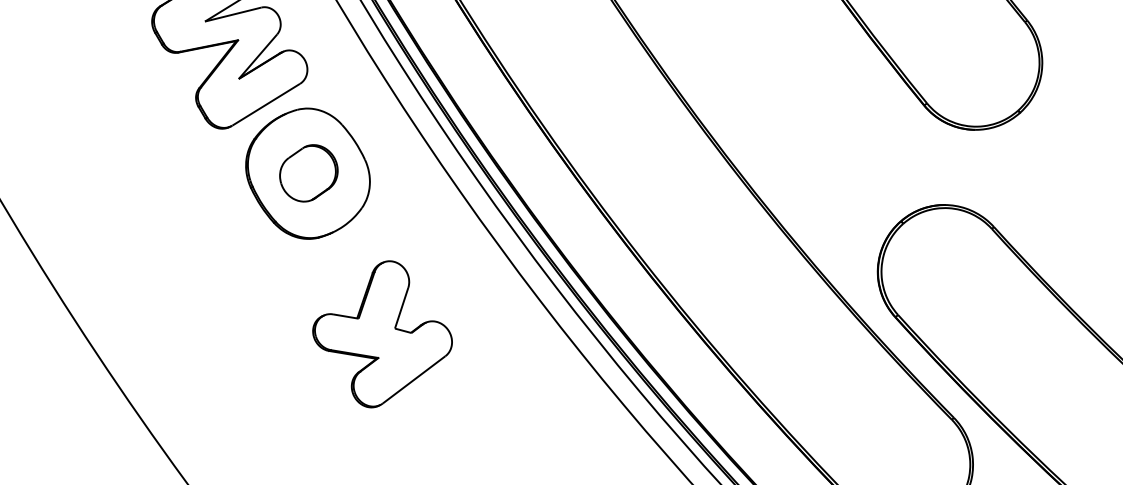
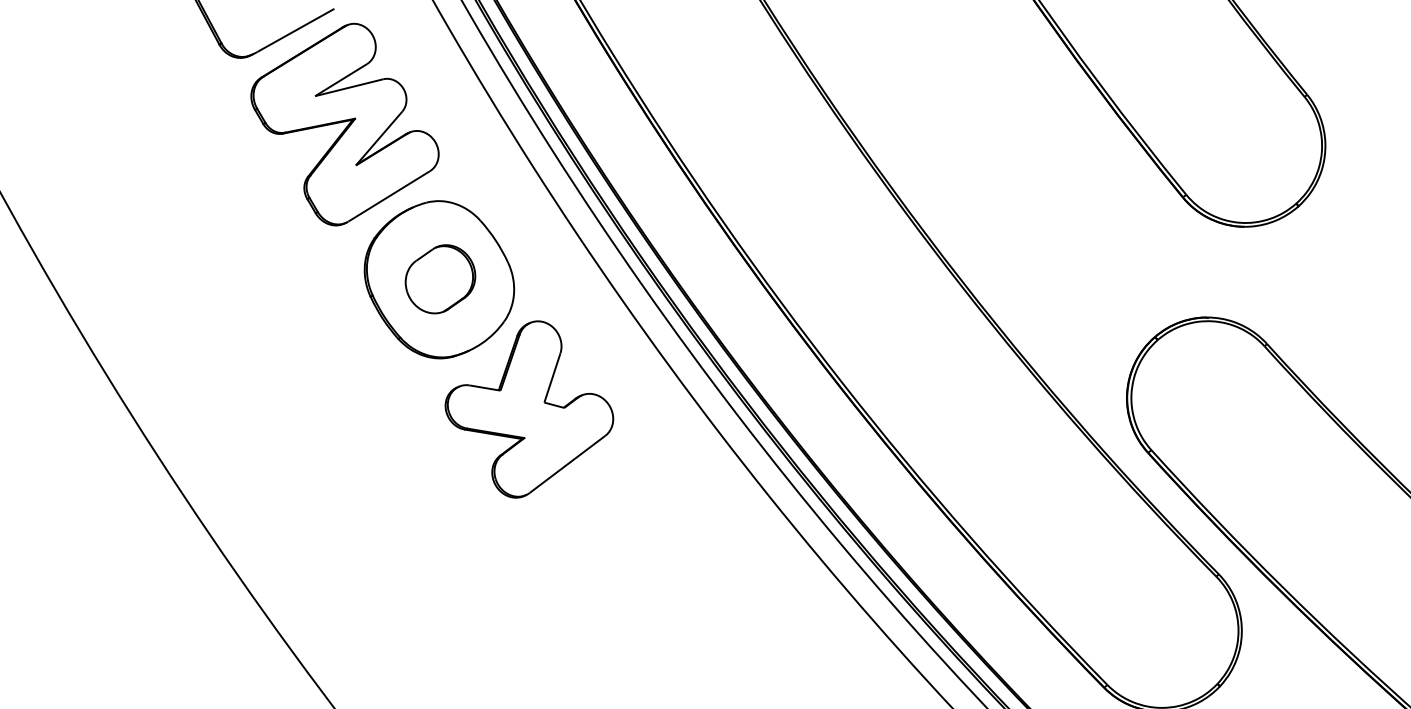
part: (382, 334) -> (529, 409), moved

